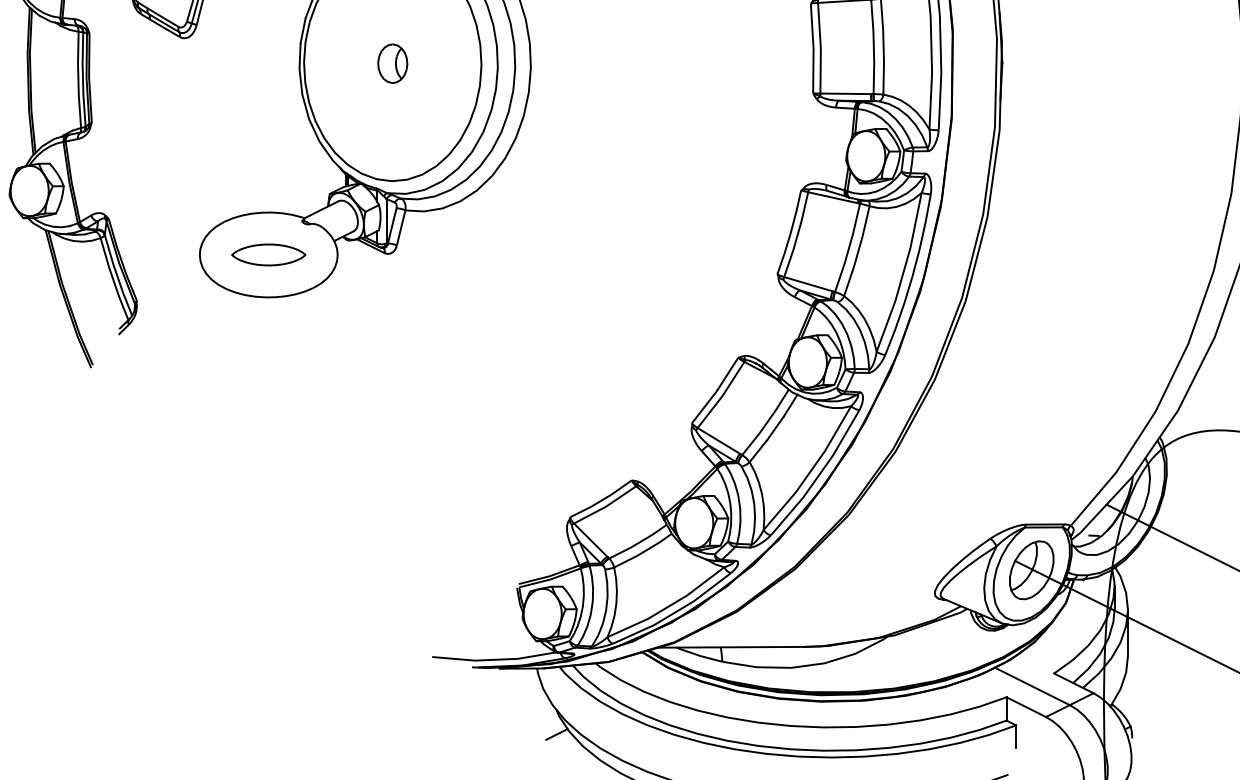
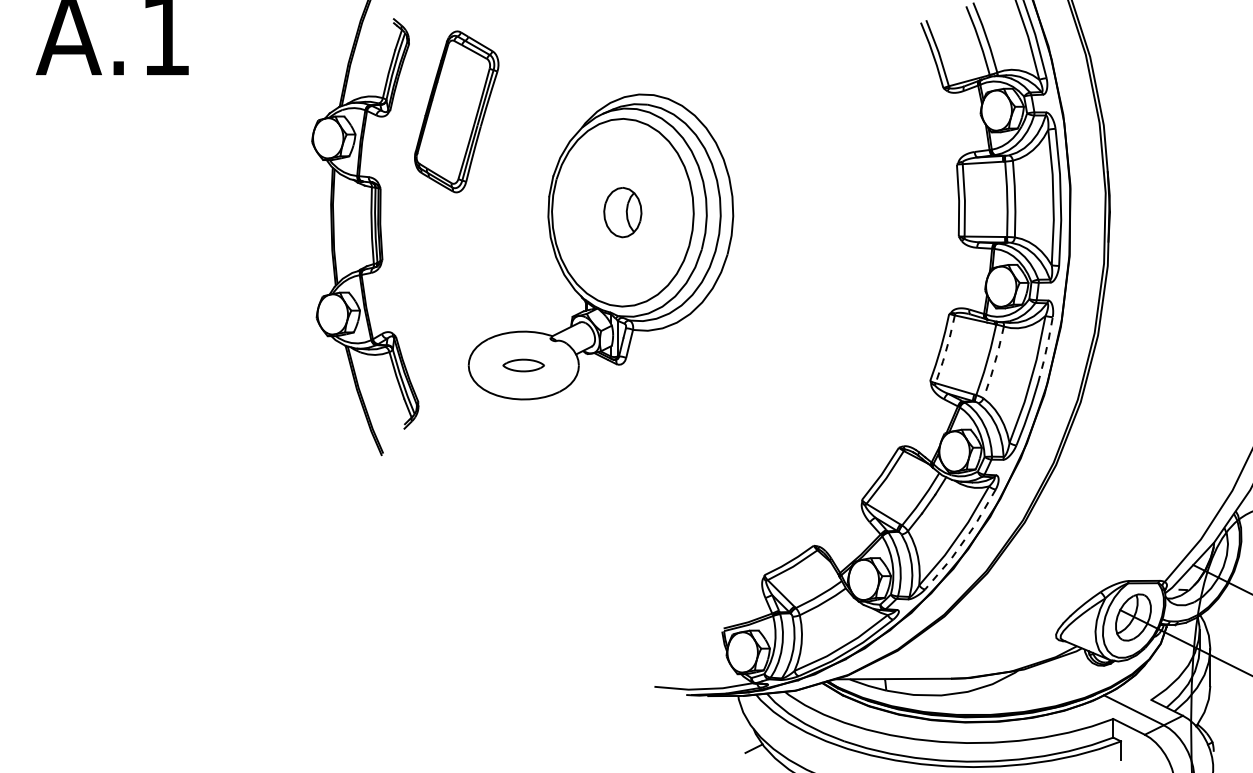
part: (392, 63) -> (622, 212), size x1.6
line: (797, 234) -> (946, 349), solid -> dashed
line: (922, 234) -> (1046, 349), solid -> dashed
line: (857, 251) -> (994, 362), solid -> dashed
part: (268, 254) -> (523, 365), size x0.7
line: (819, 476) -> (963, 542), solid -> dashed

